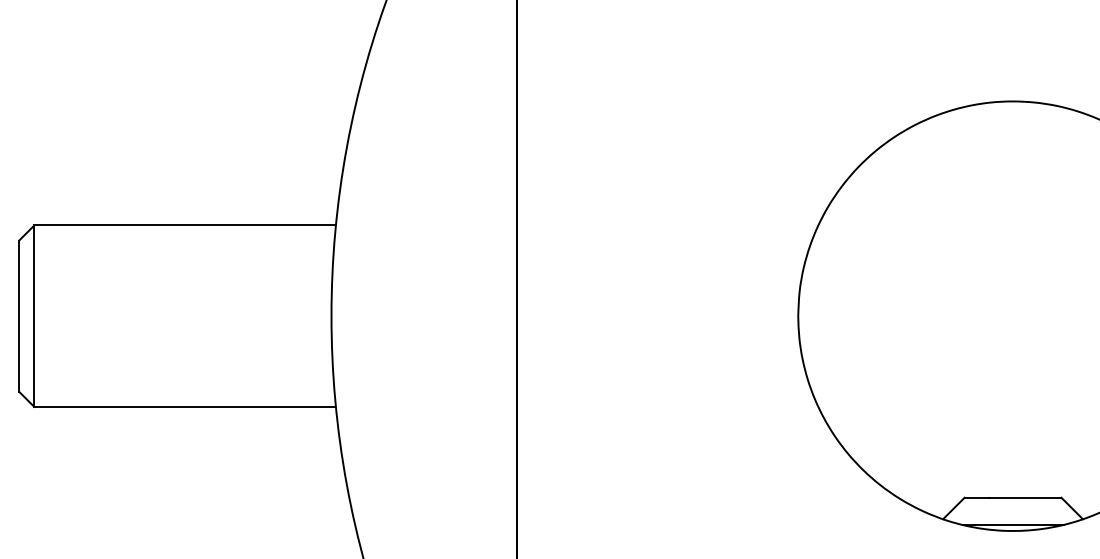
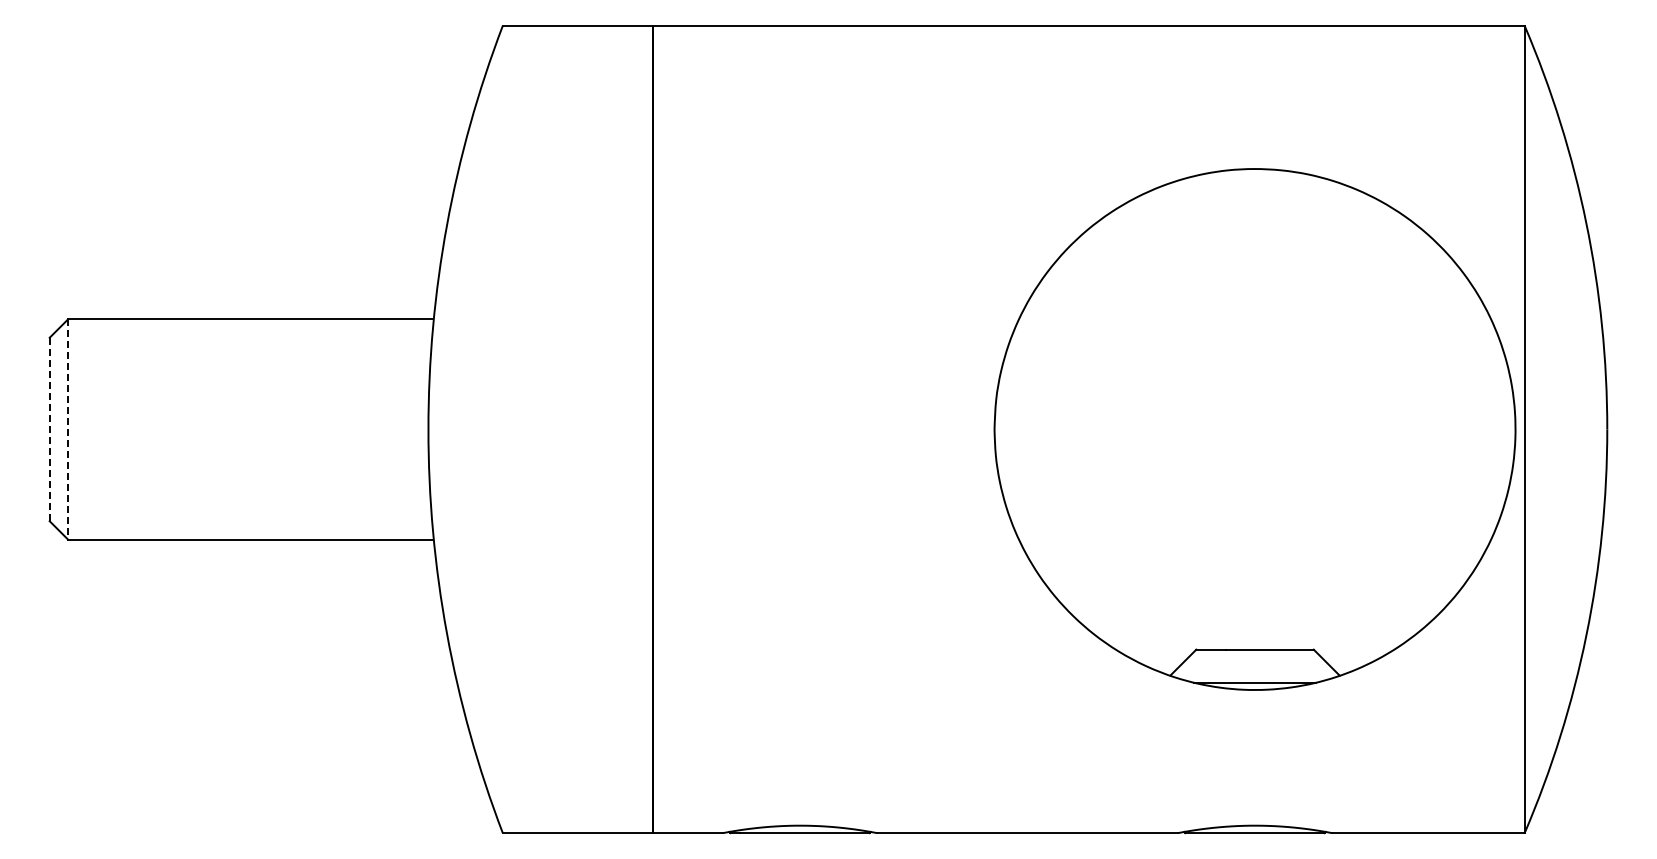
line: (19, 316) -> (49, 429), solid -> dashed
line: (34, 316) -> (68, 429), solid -> dashed

